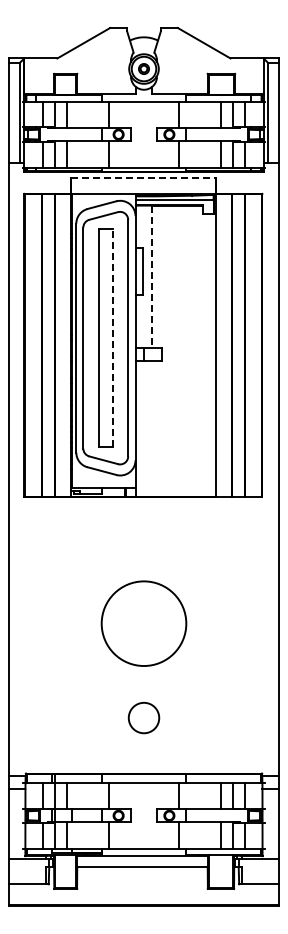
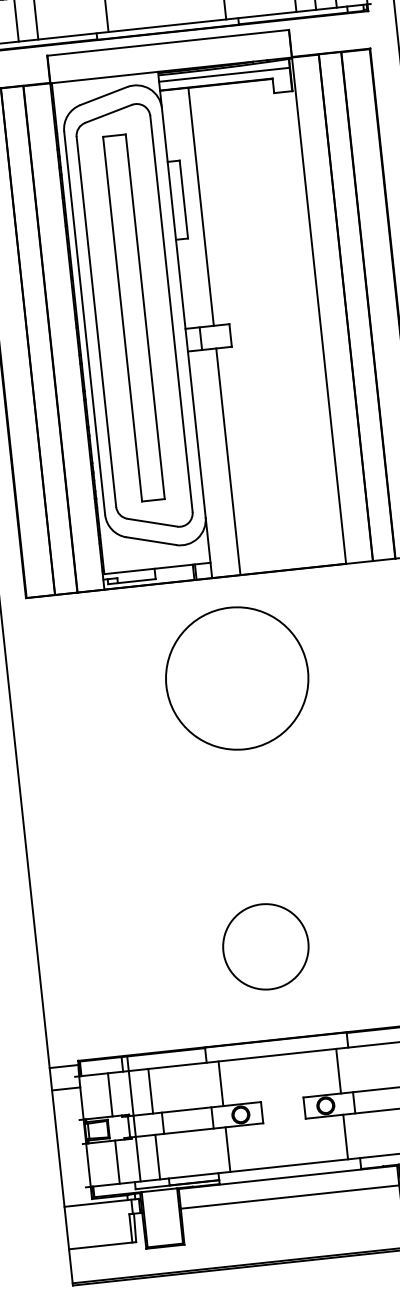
line: (143, 177) -> (168, 42), dashed -> solid
line: (152, 277) -> (201, 208), dashed -> solid
line: (112, 338) -> (145, 317), dashed -> solid
line: (152, 428) -> (228, 460), added
circle: (143, 623) -> (236, 678), moved
circle: (143, 717) -> (264, 946), size x1.67

